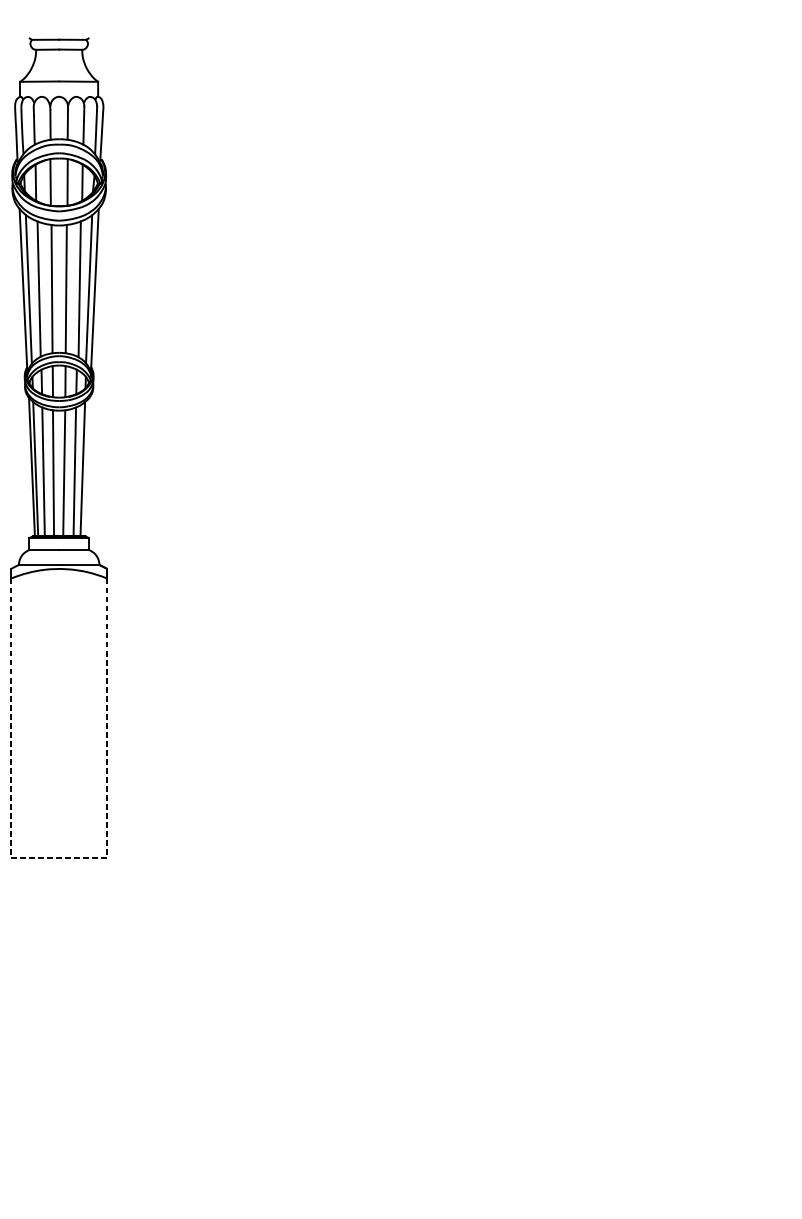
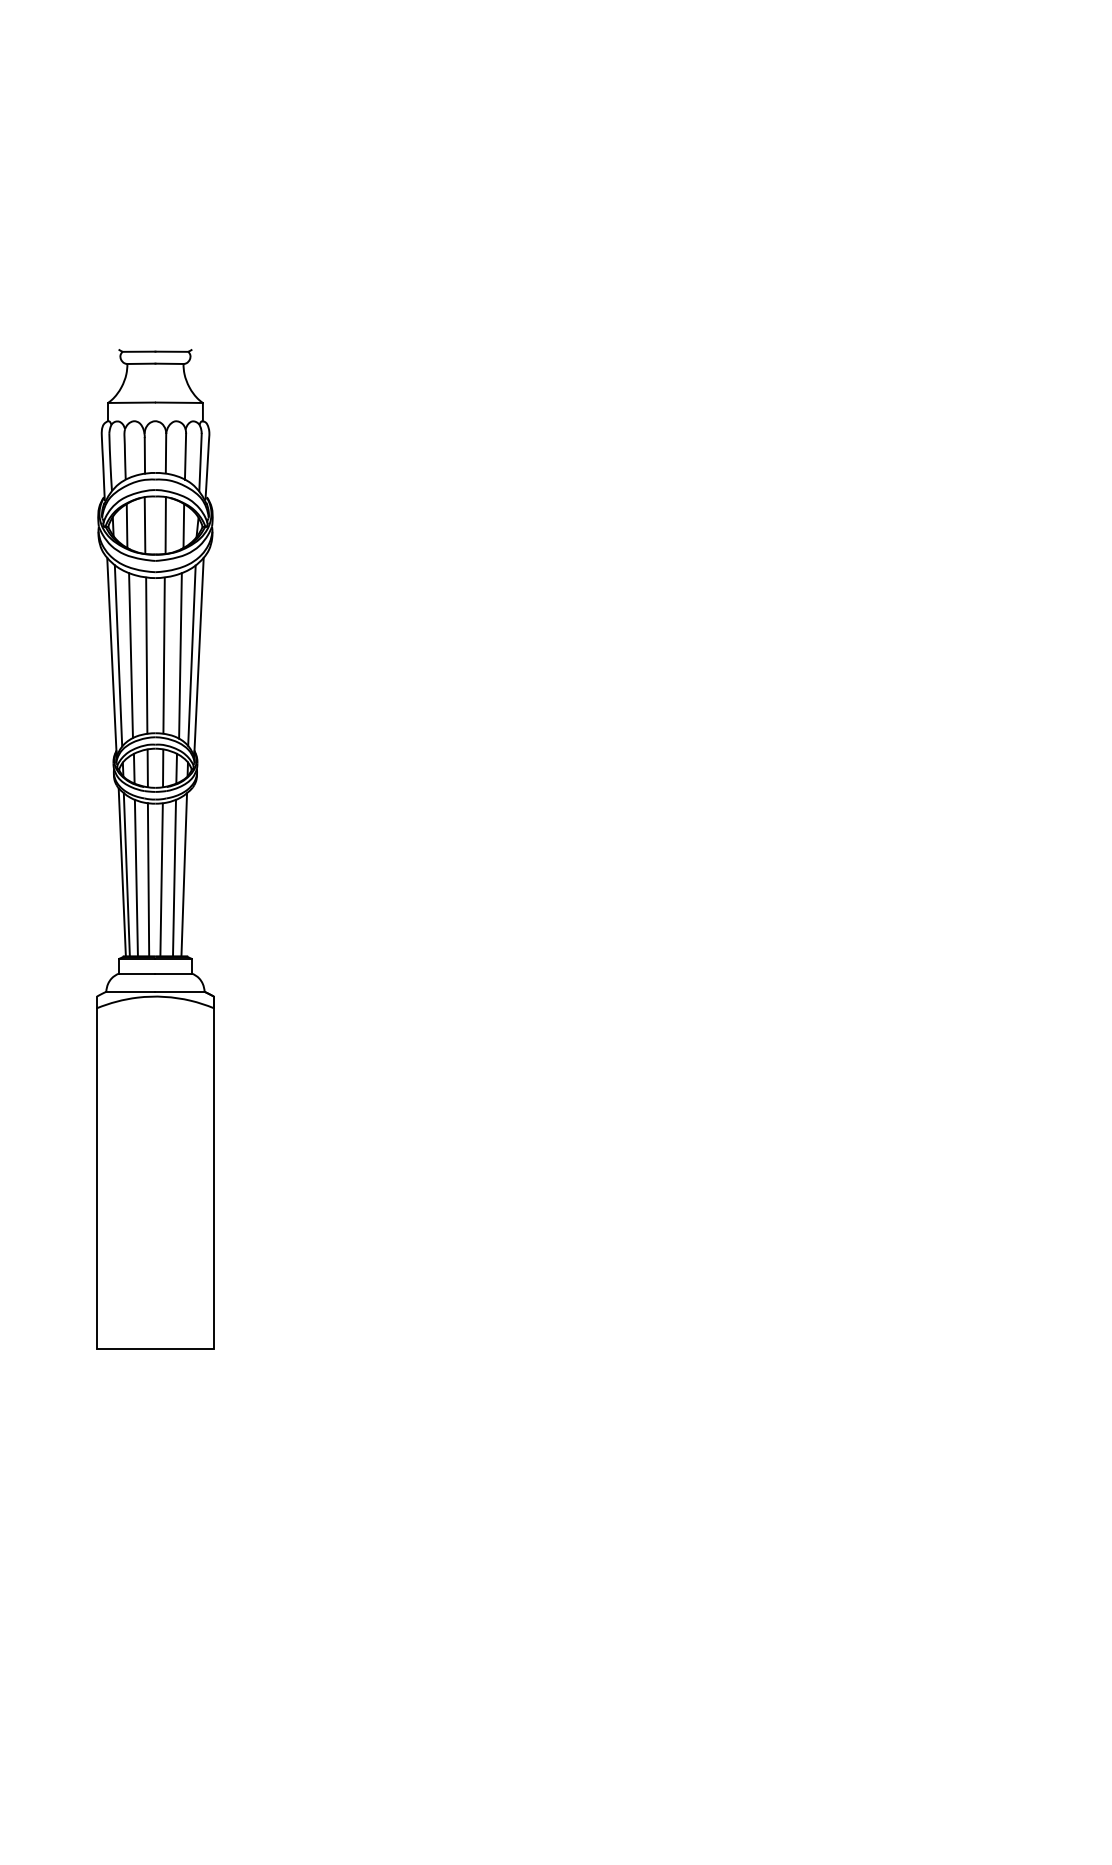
line: (59, 858) -> (155, 1349), dashed -> solid

